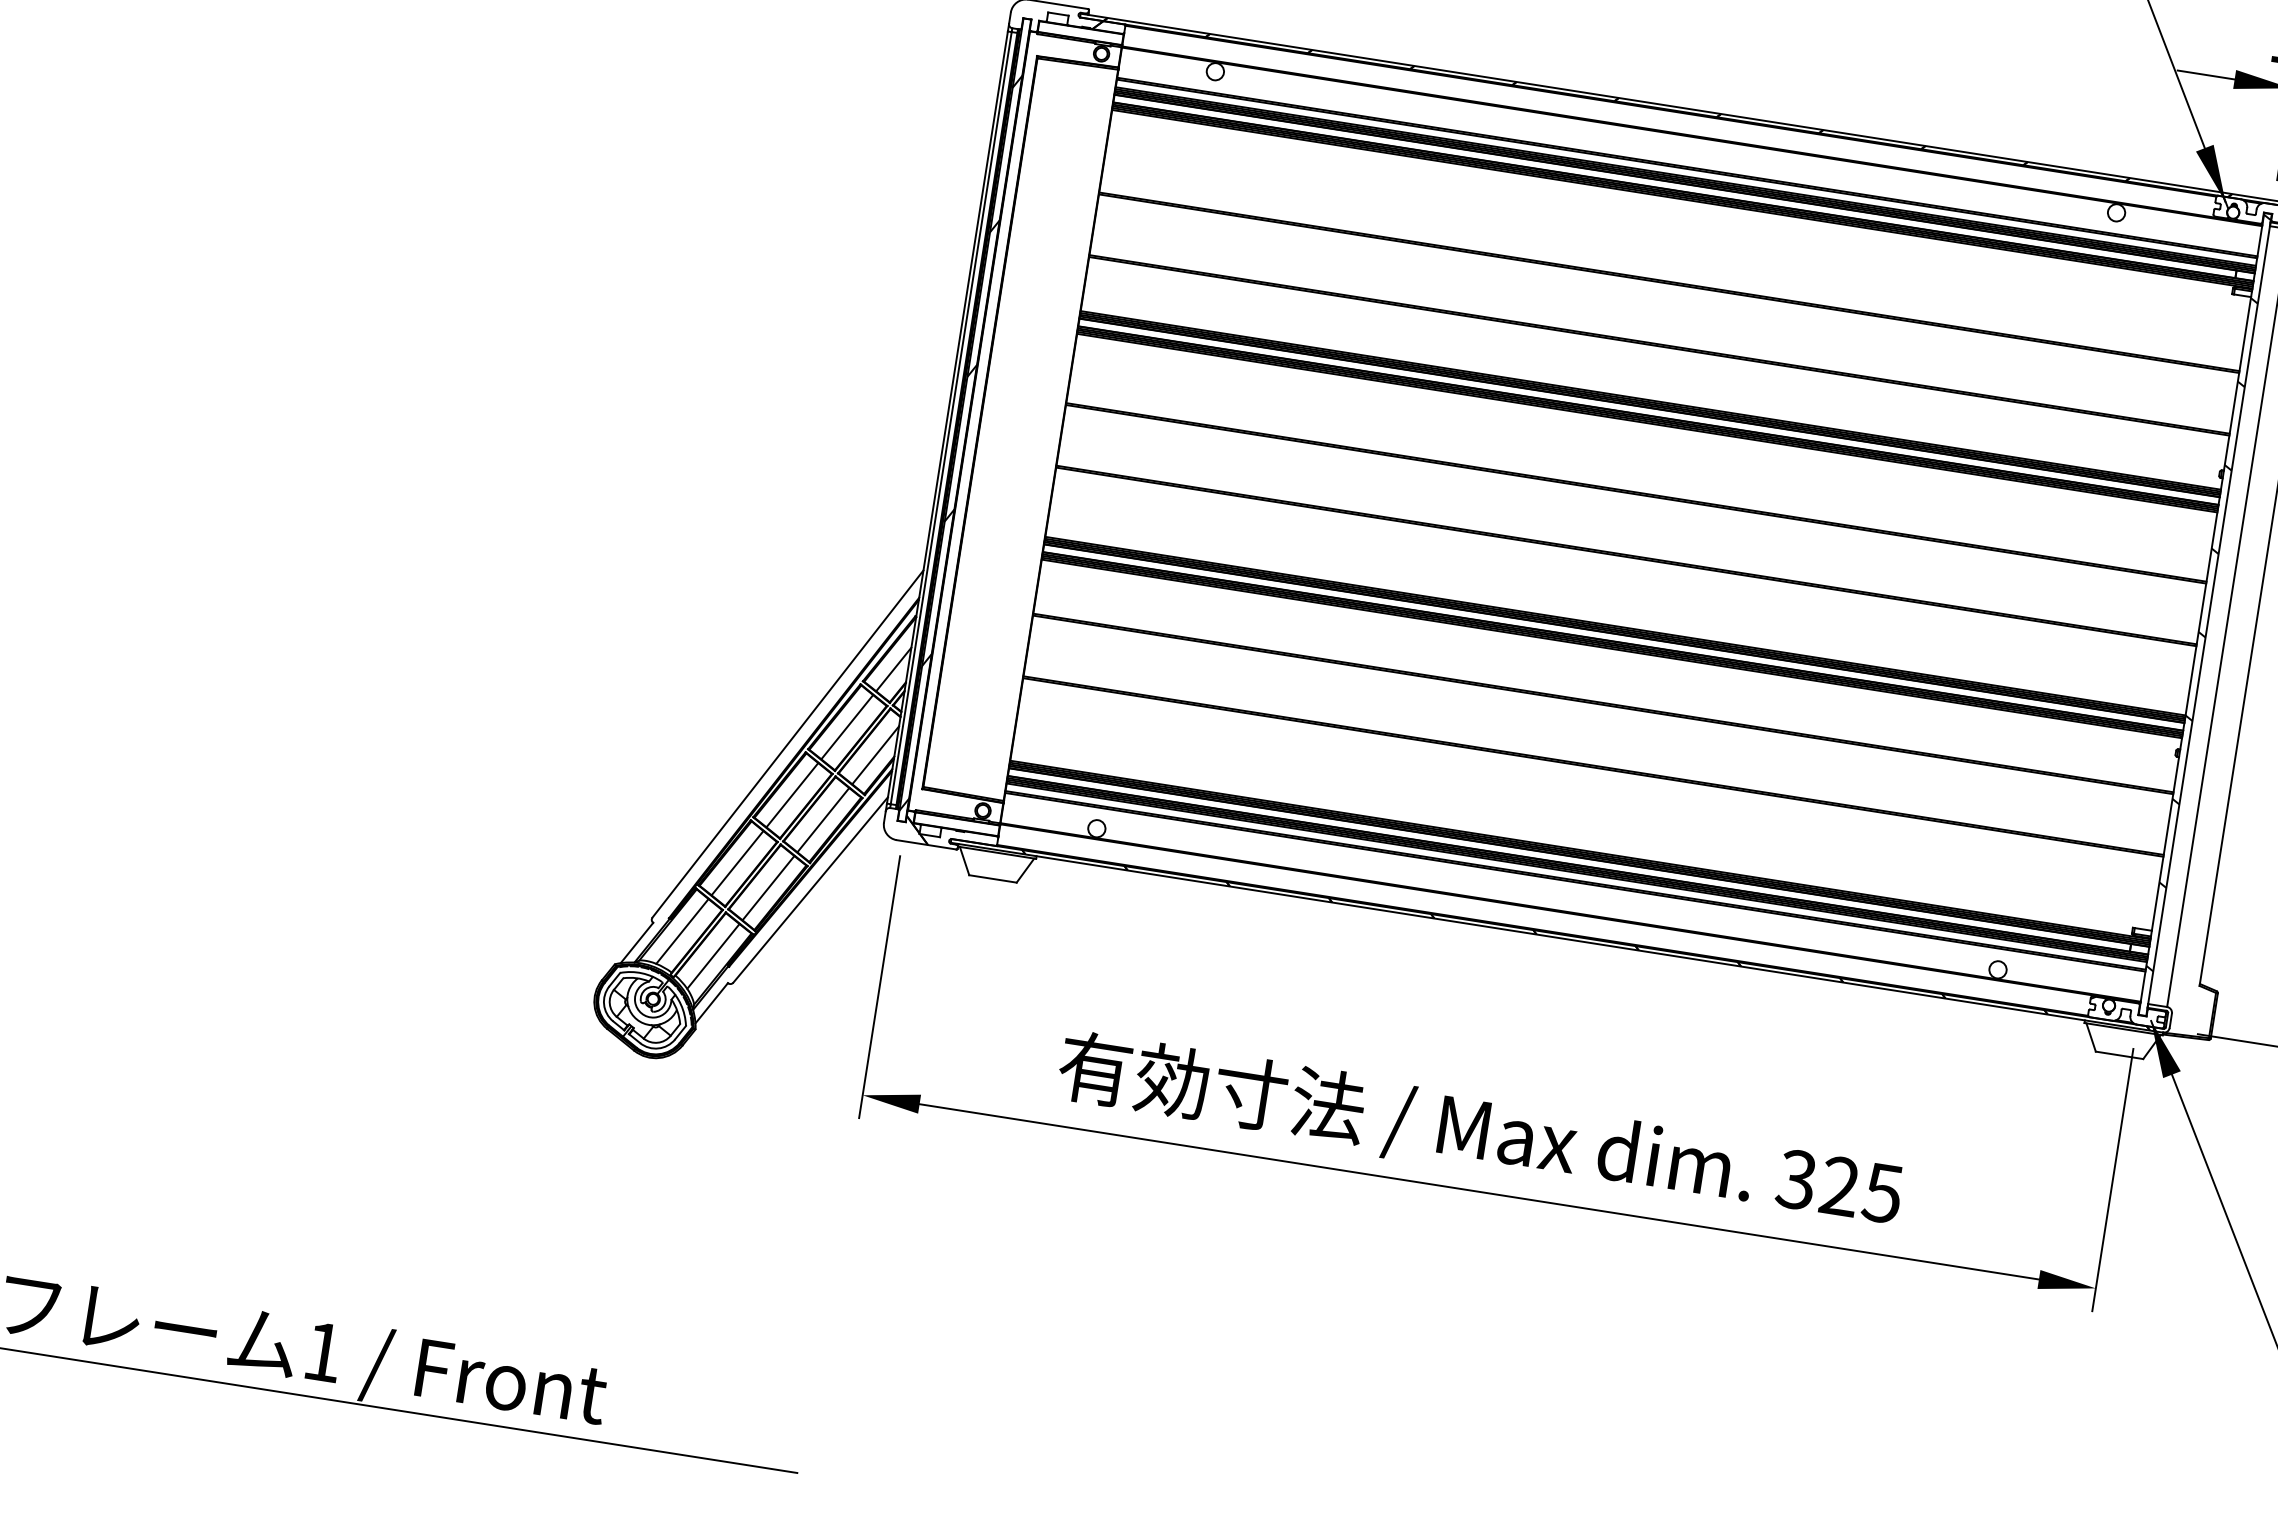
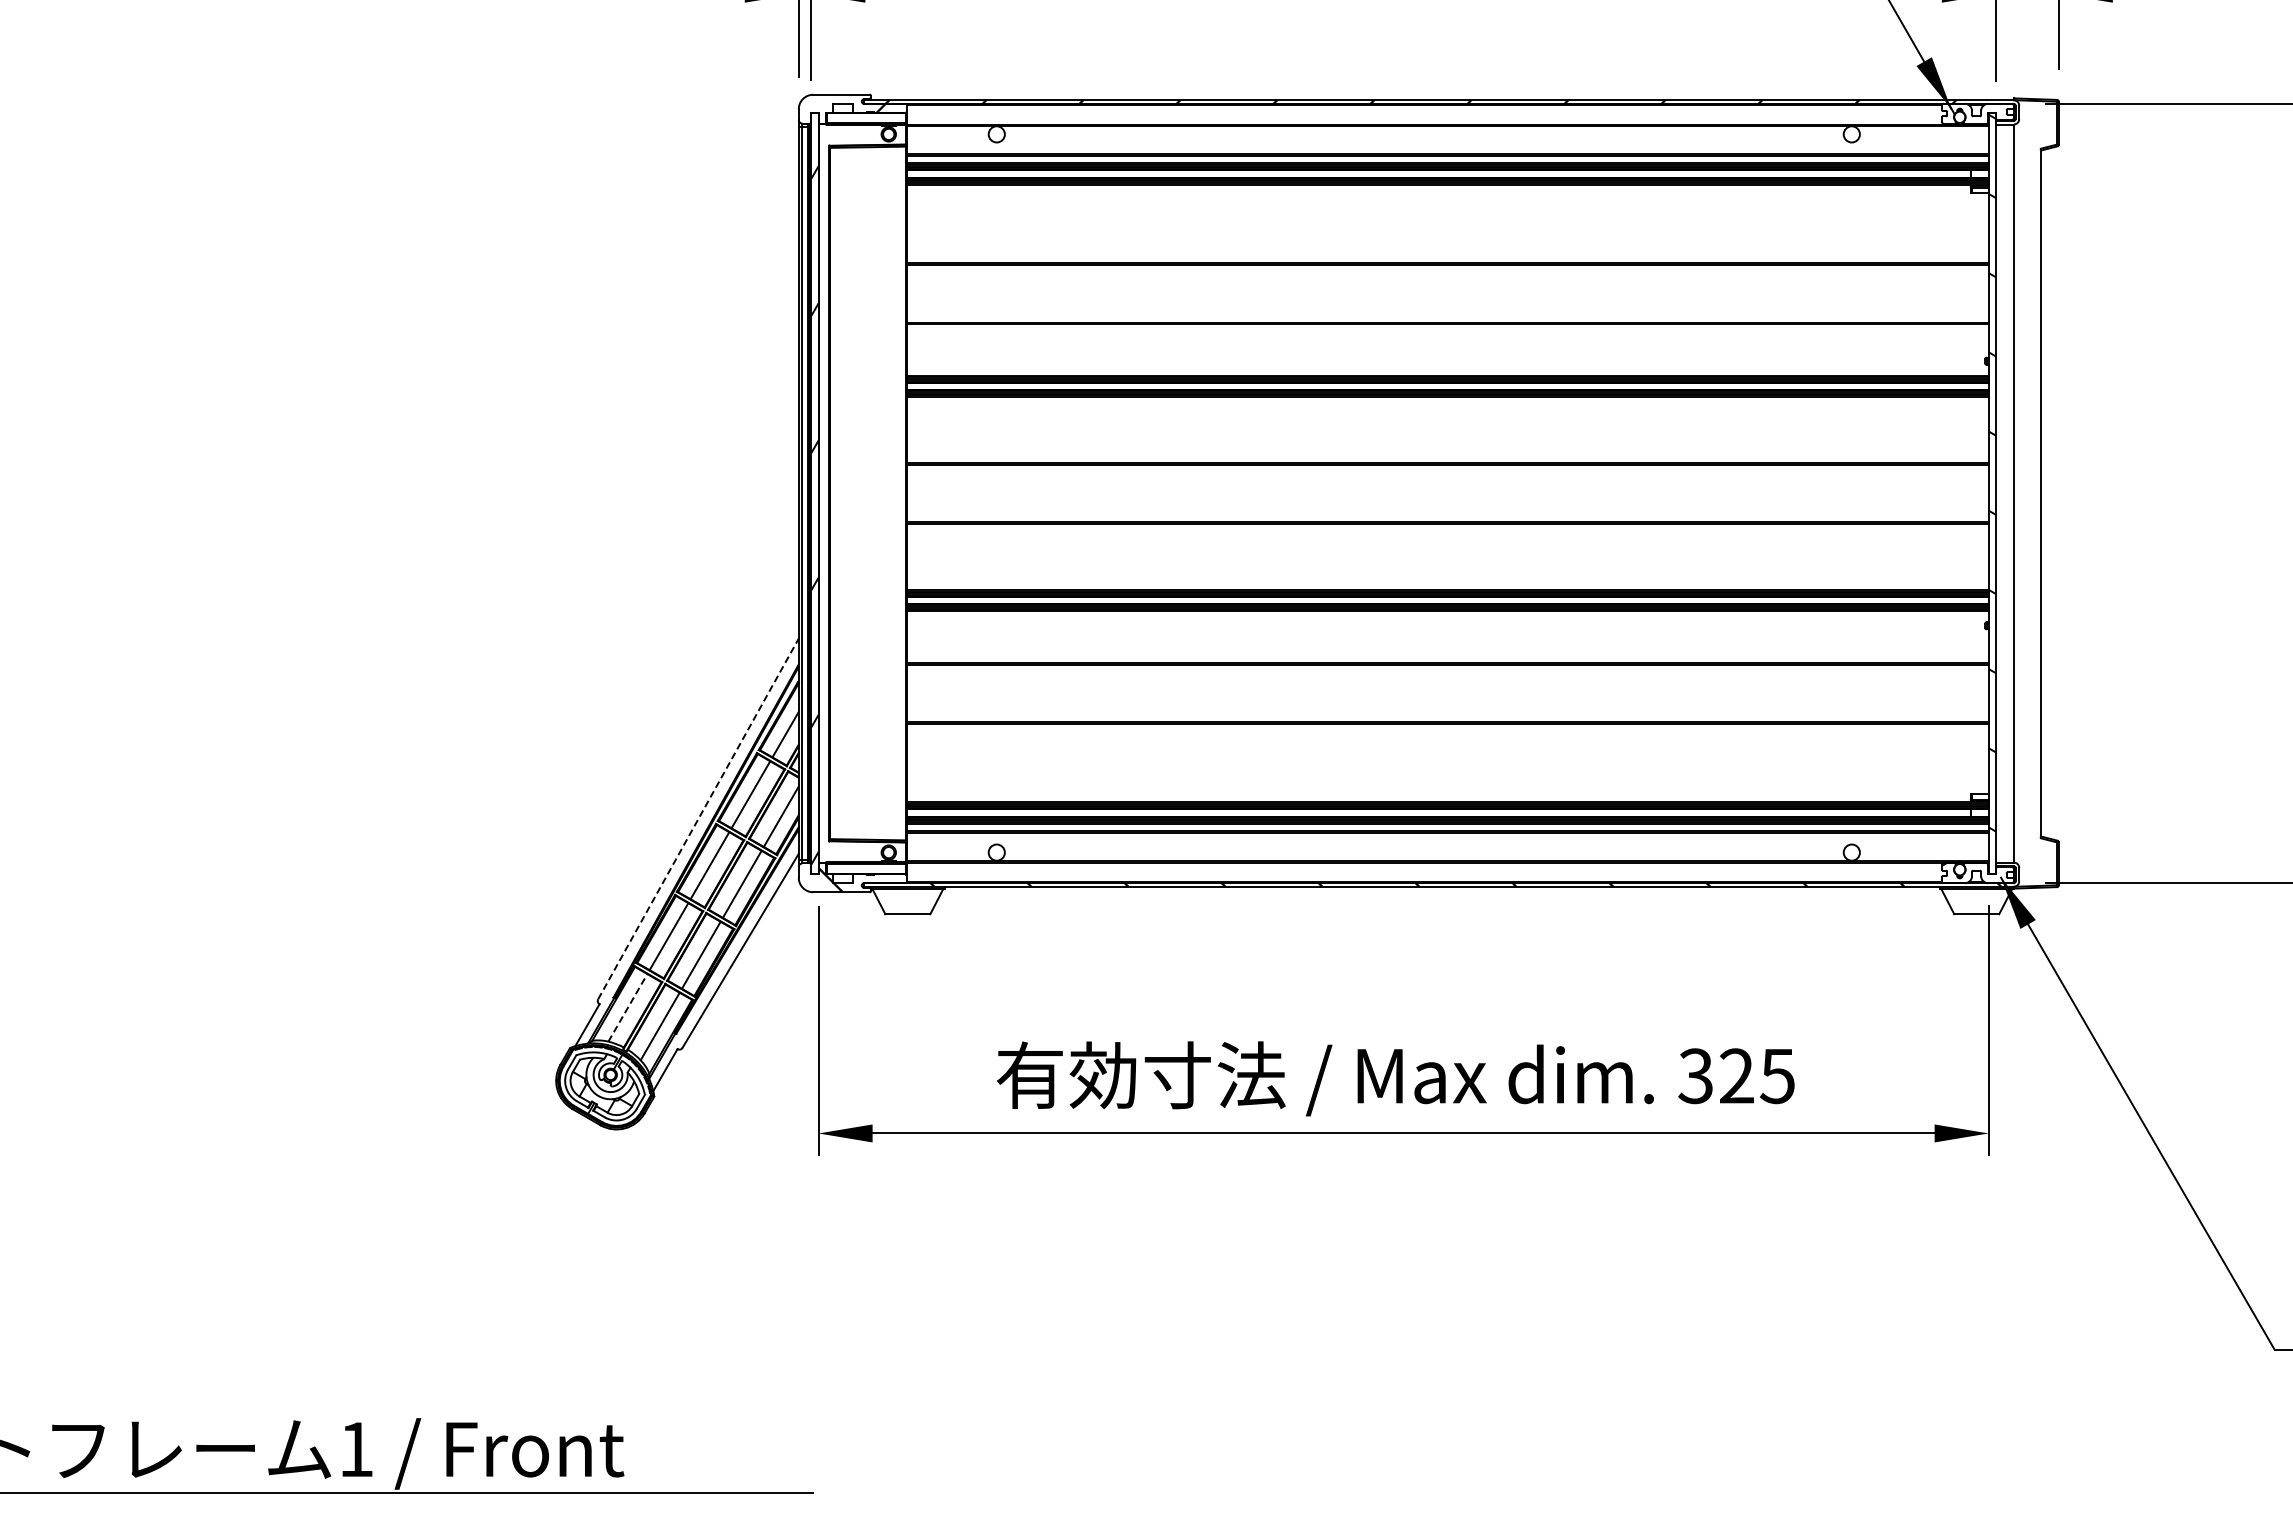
line: (788, 743) -> (698, 818), solid -> dashed
line: (683, 931) -> (628, 1007), solid -> dashed

